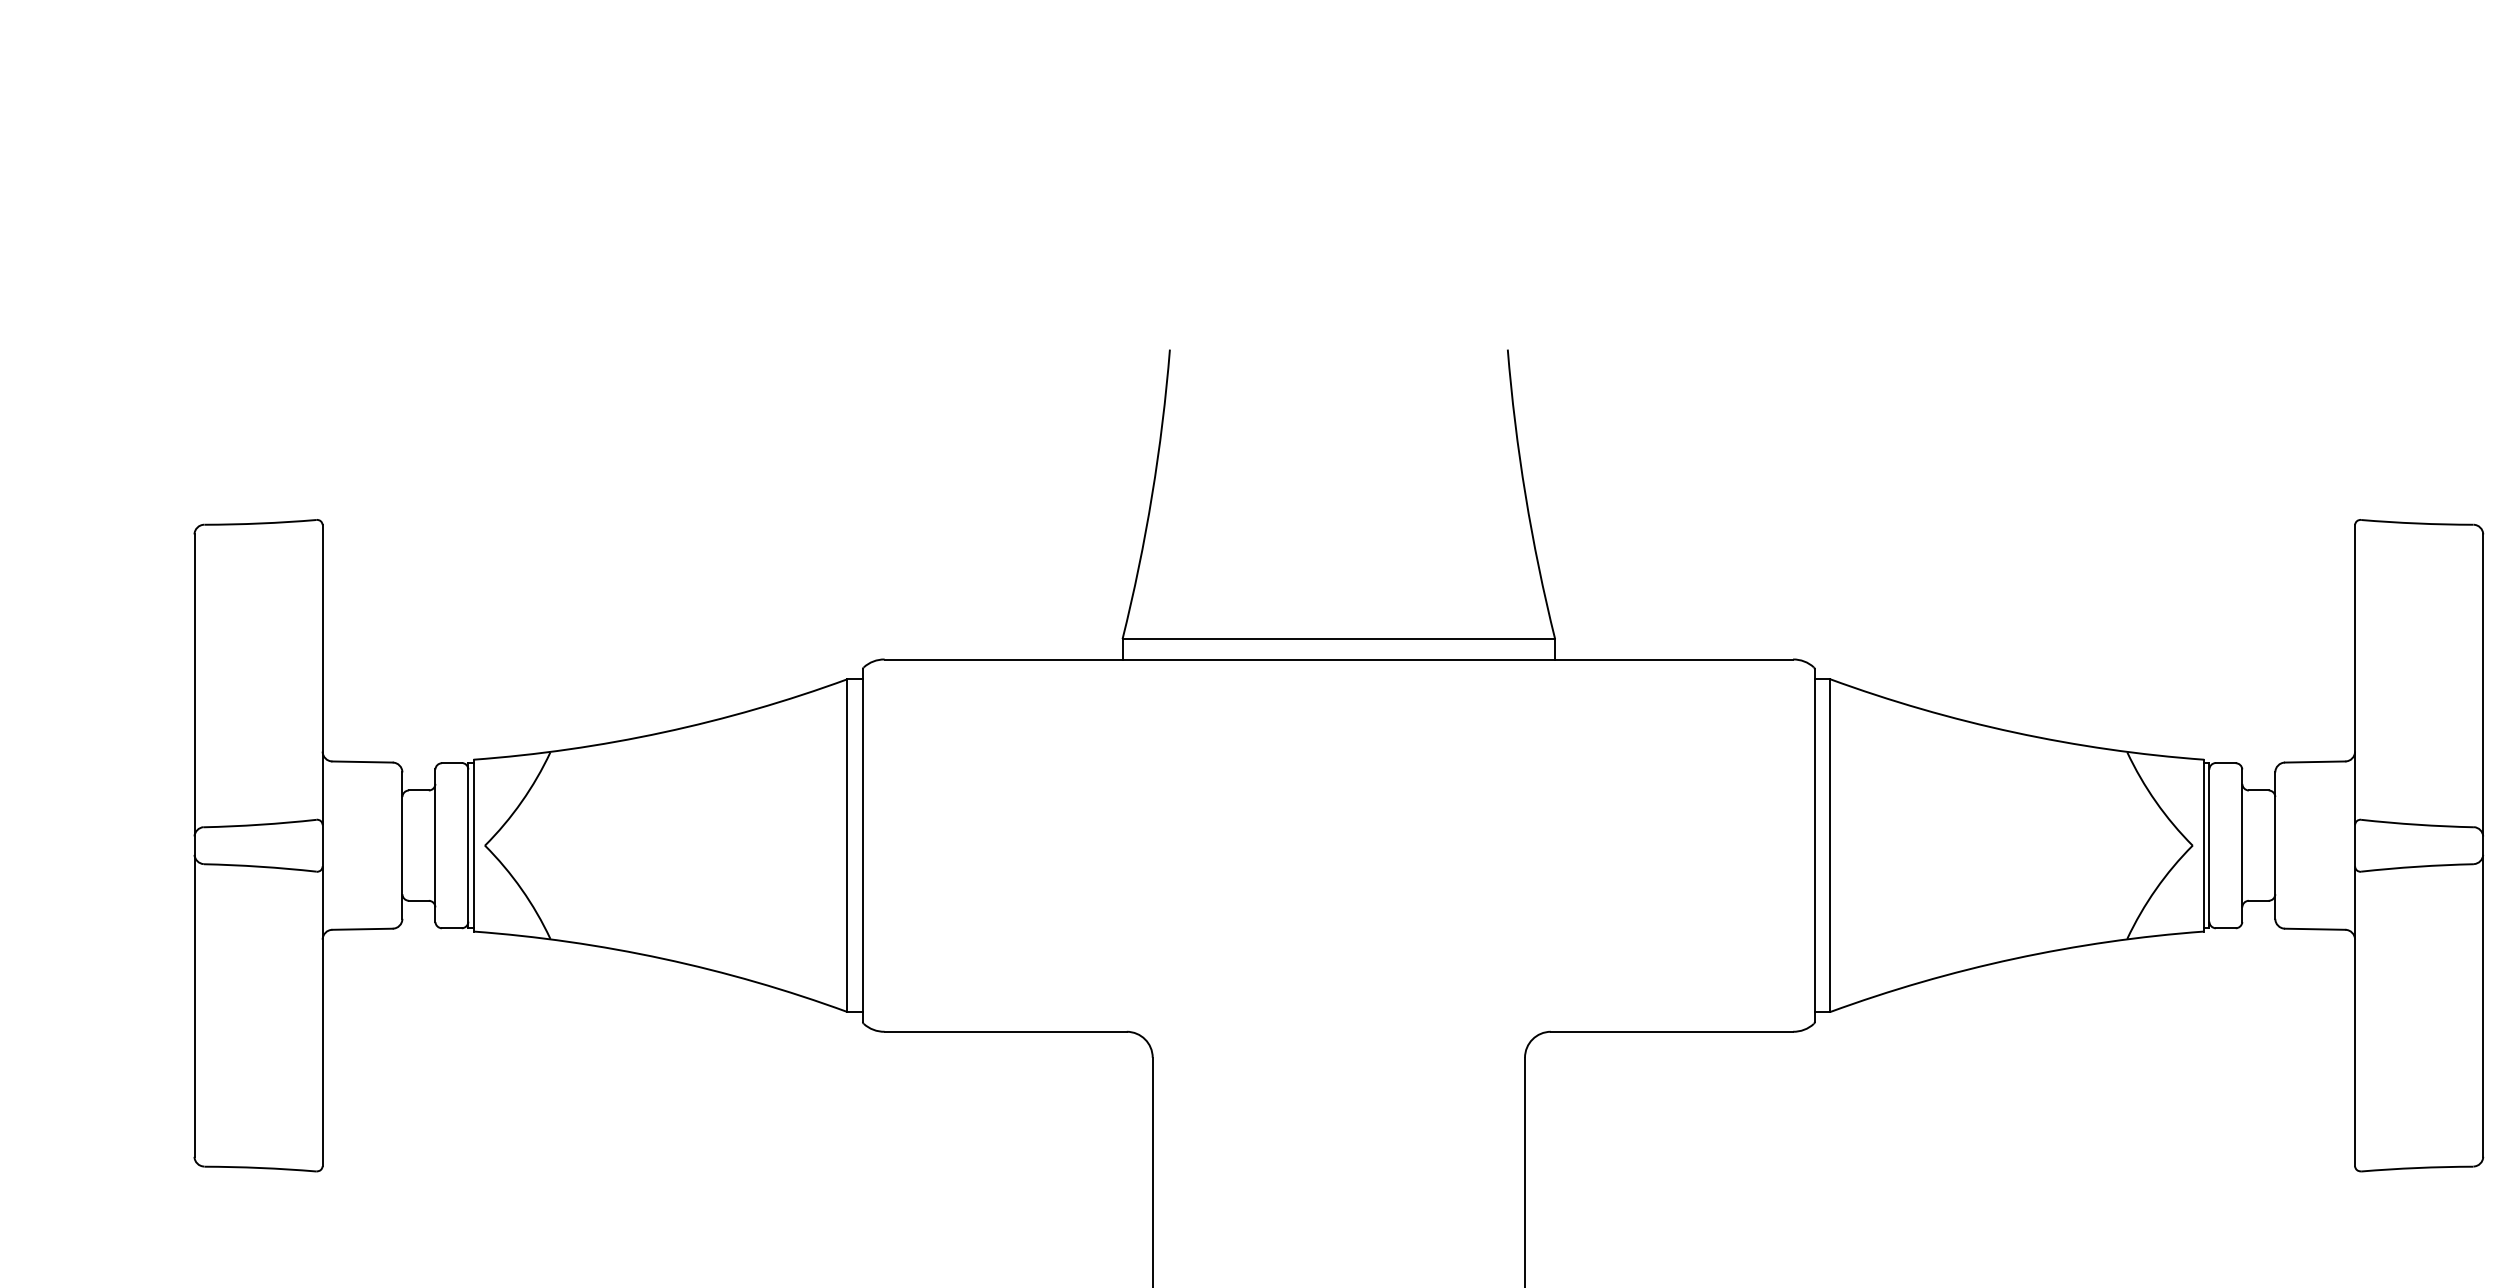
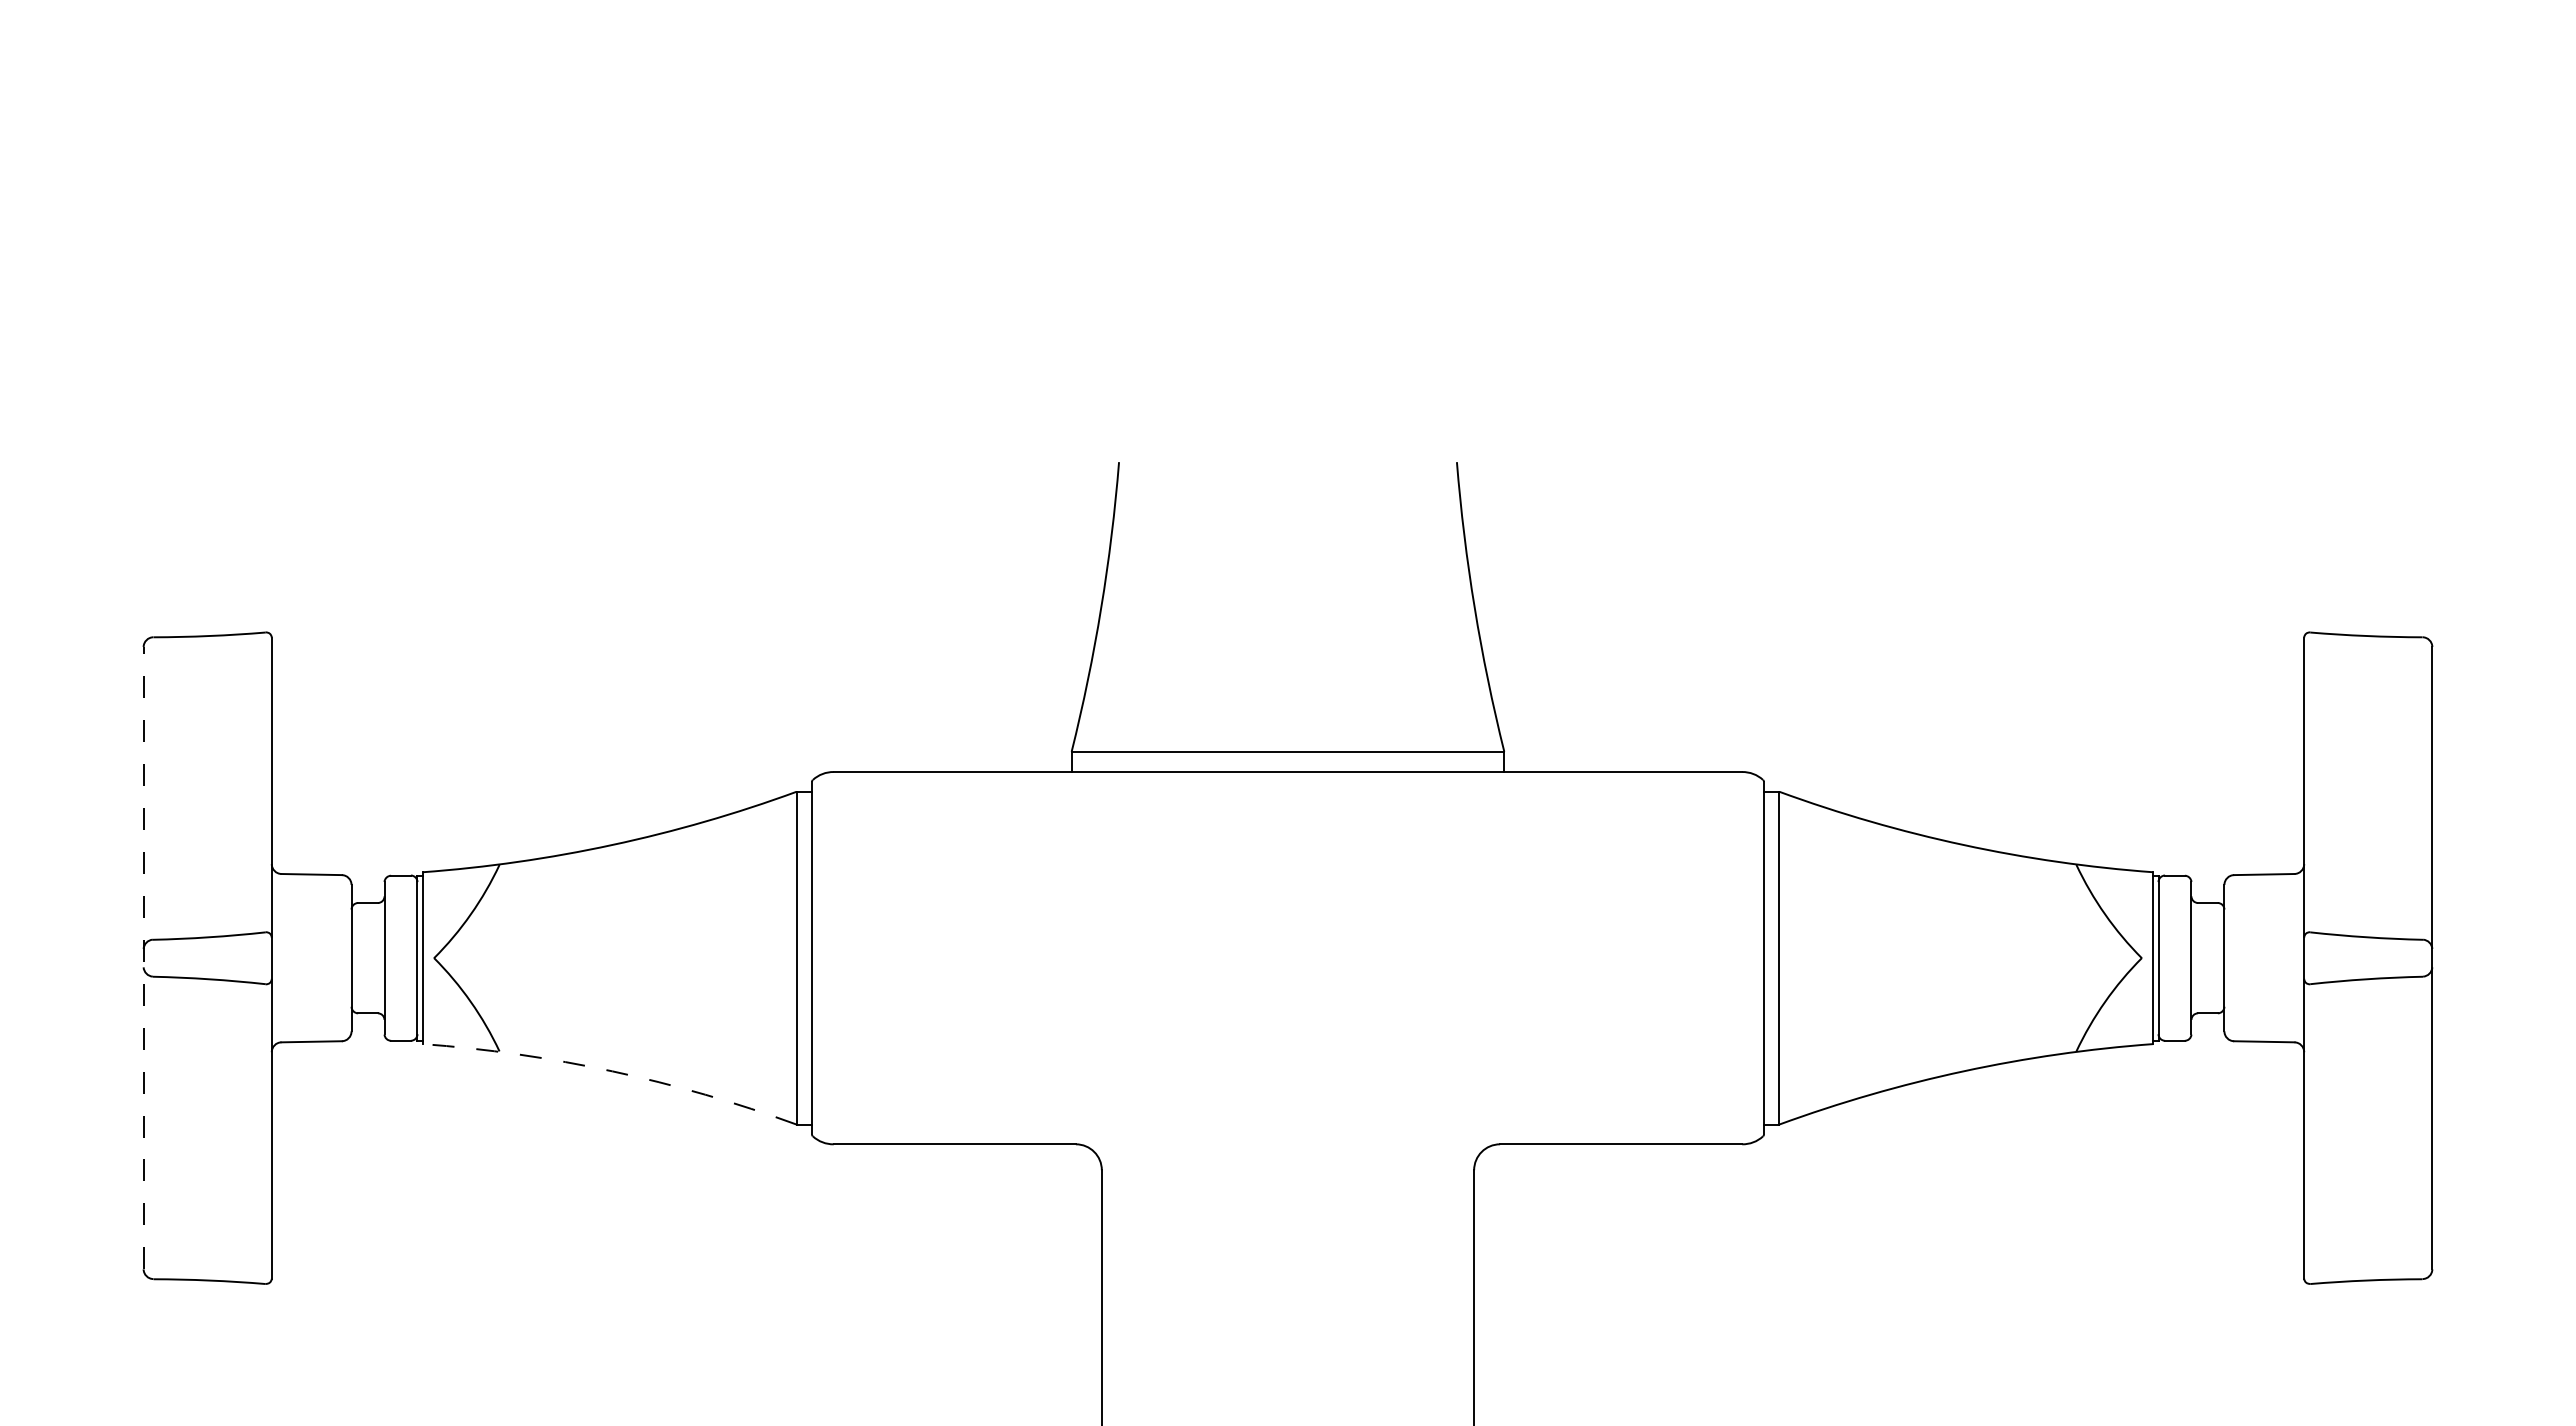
line: (194, 844) -> (143, 957), solid -> dashed
arc: (663, 958) -> (612, 1071), solid -> dashed

